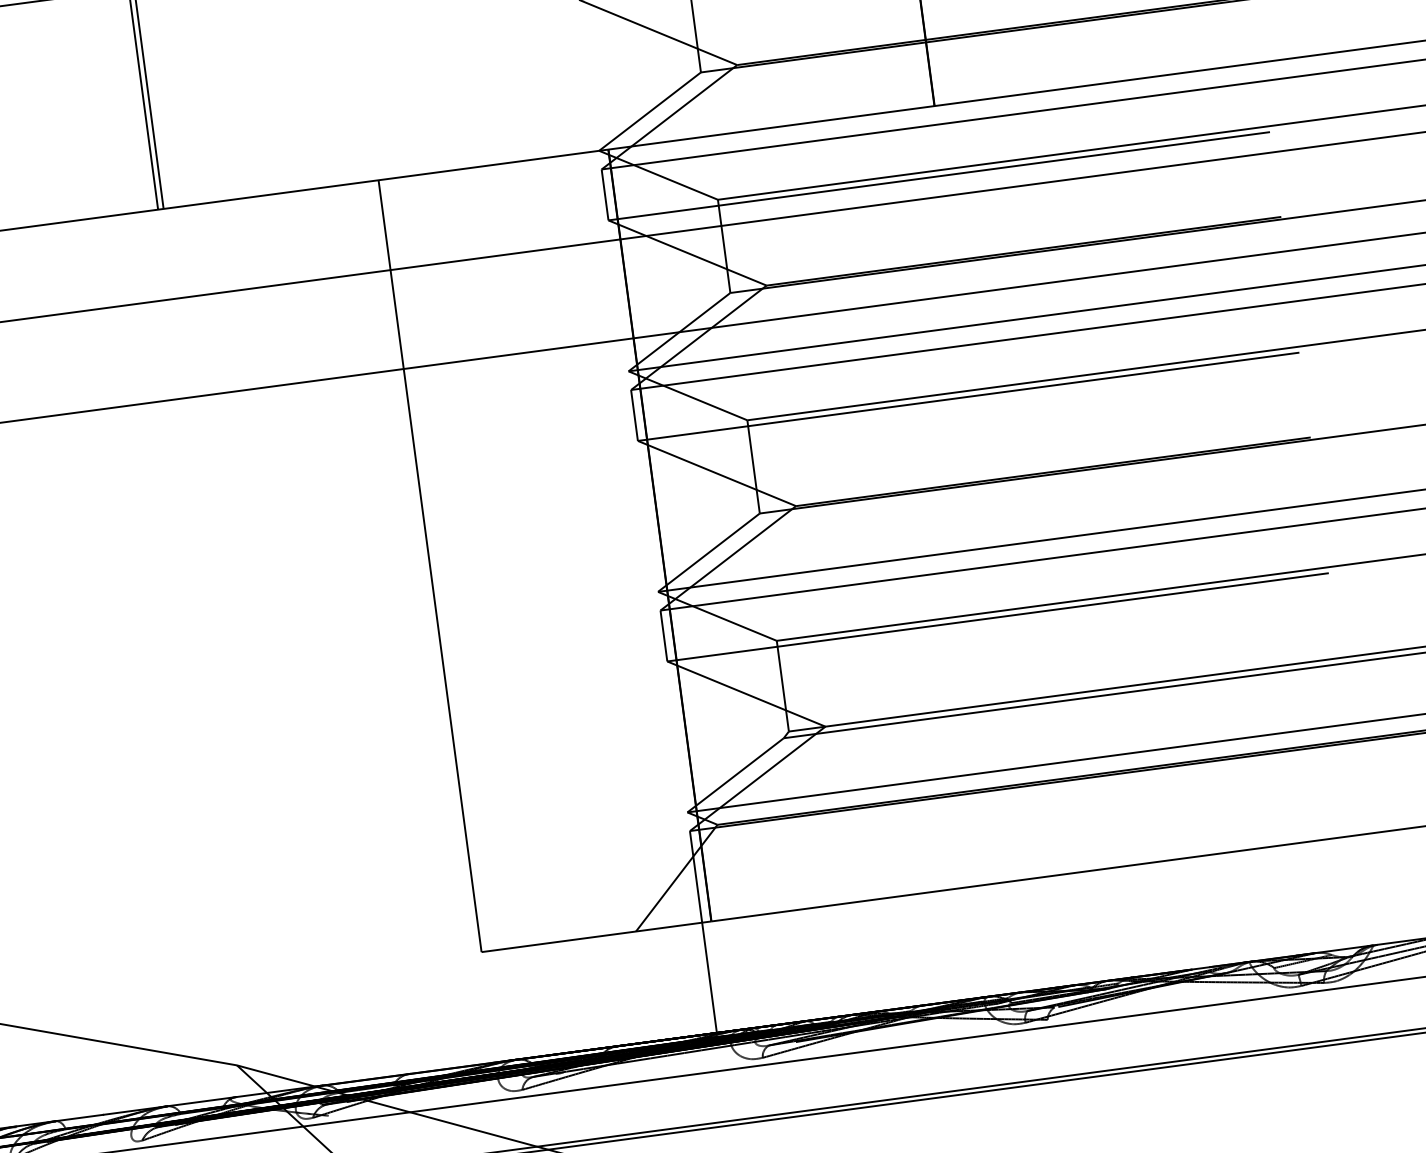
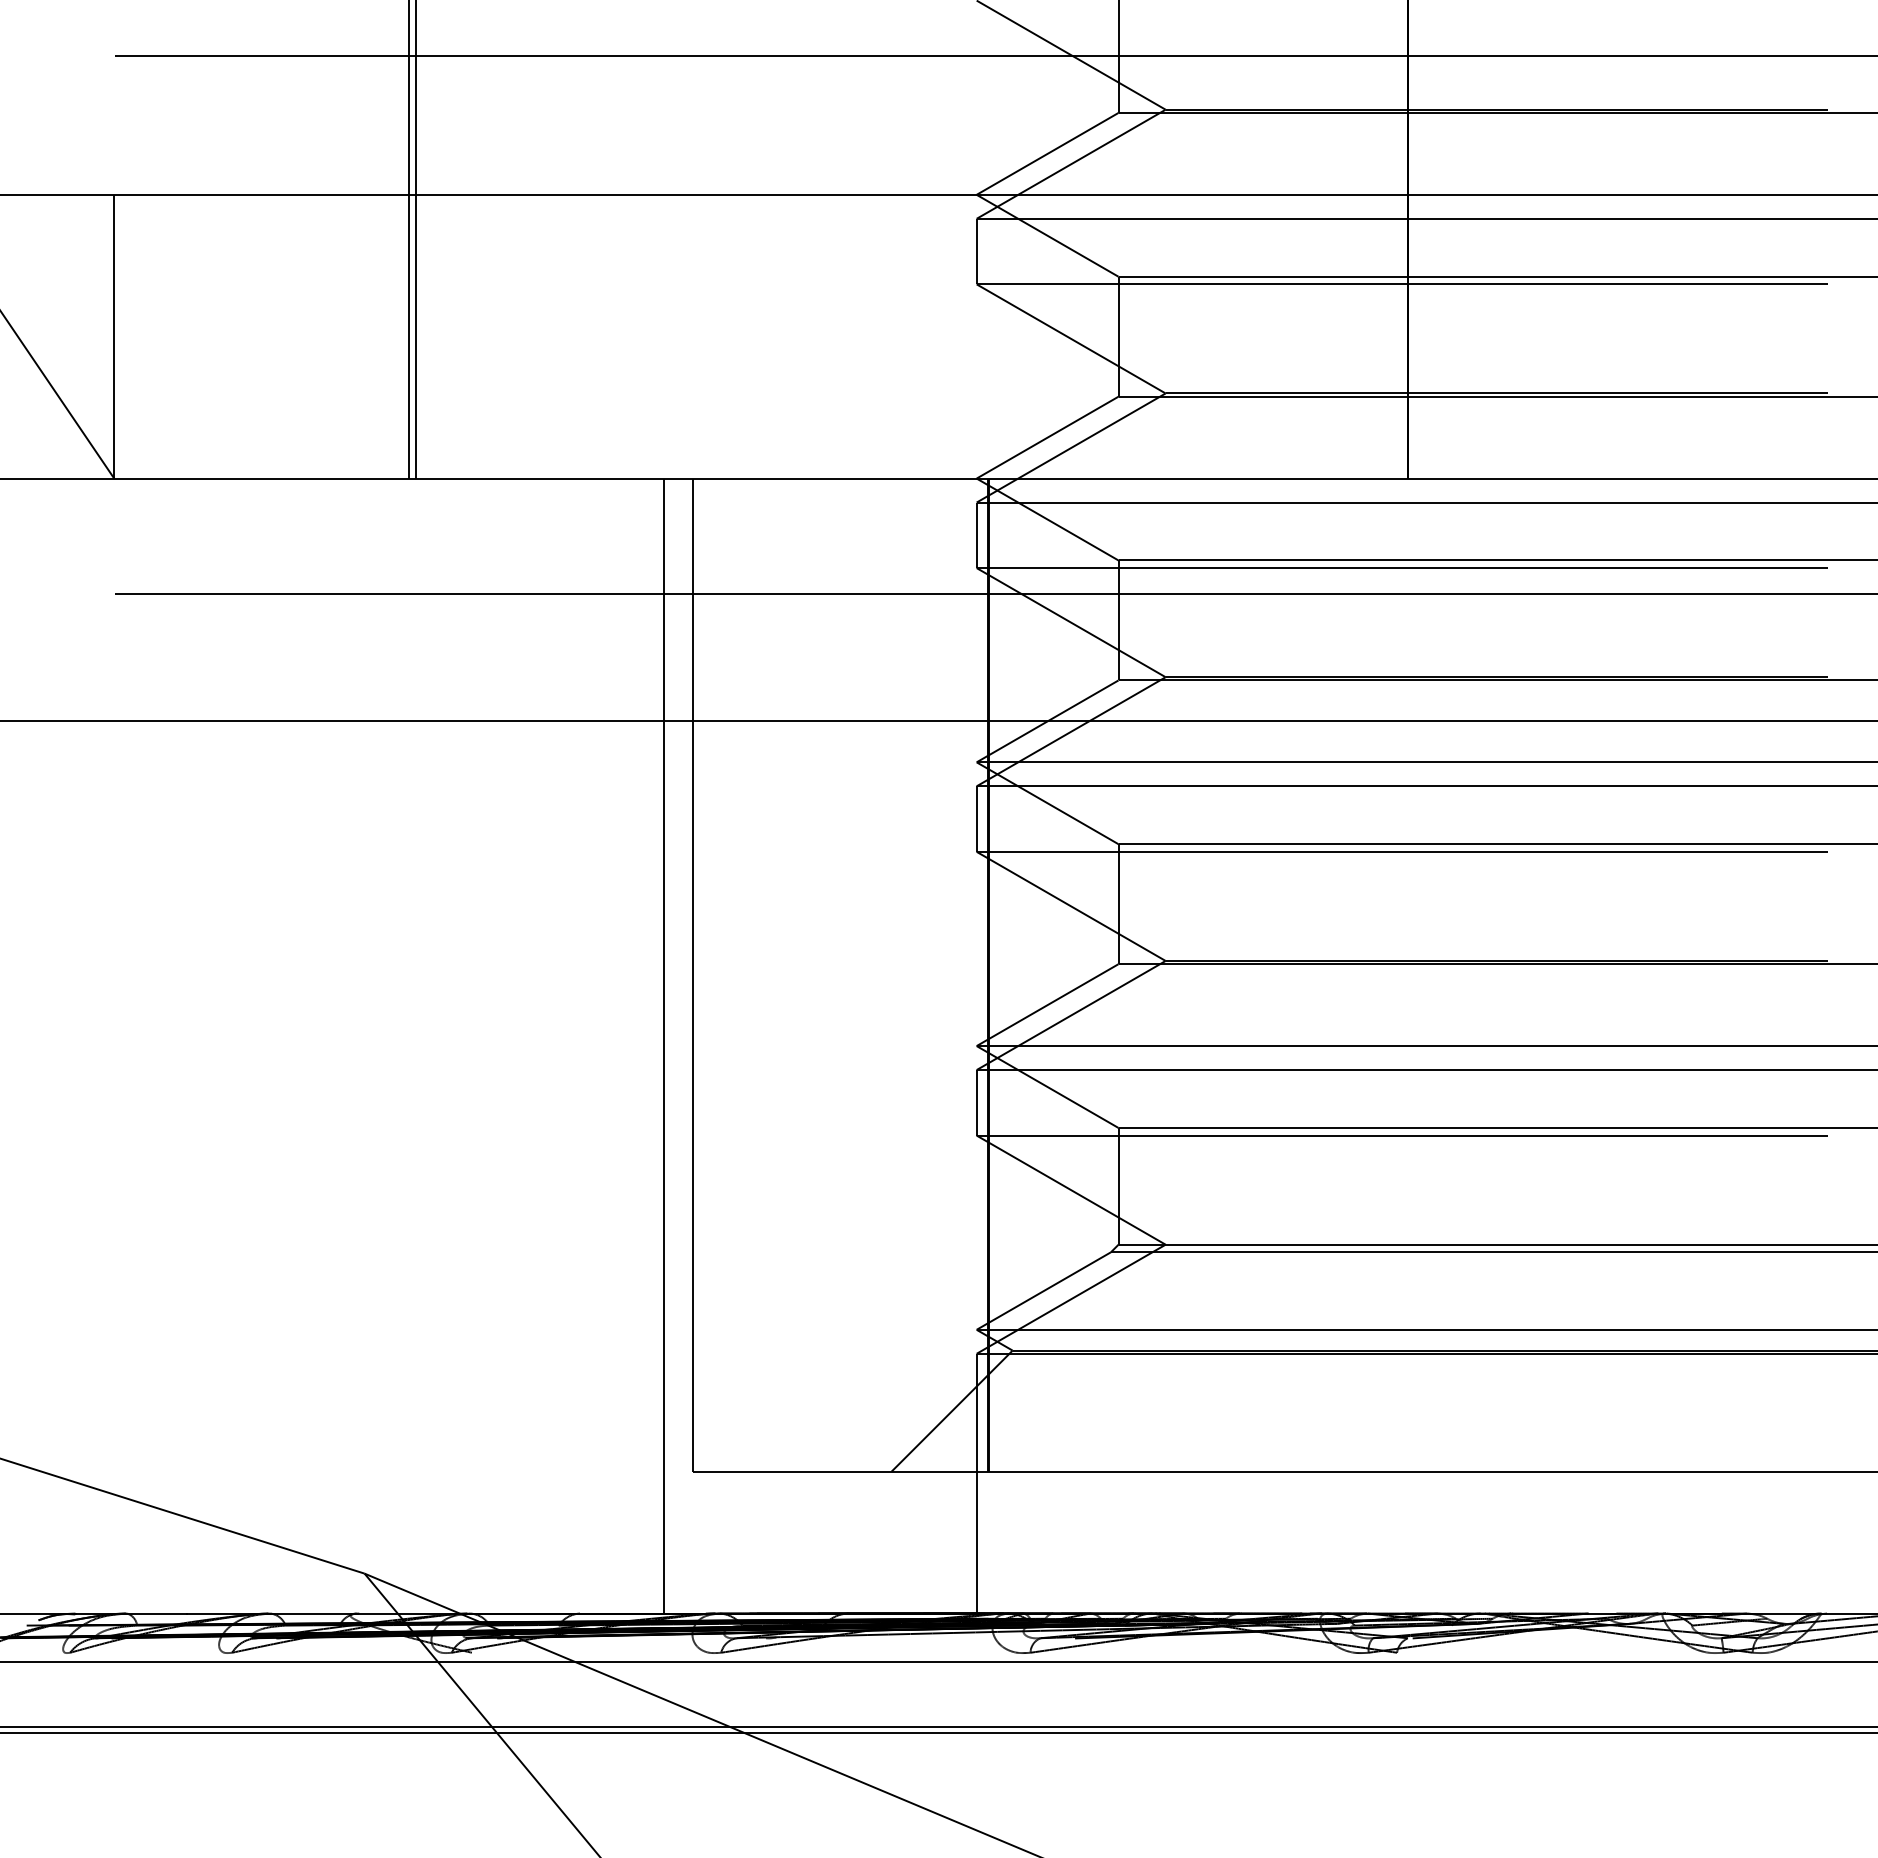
line: (415, 623) -> (664, 1045), added

